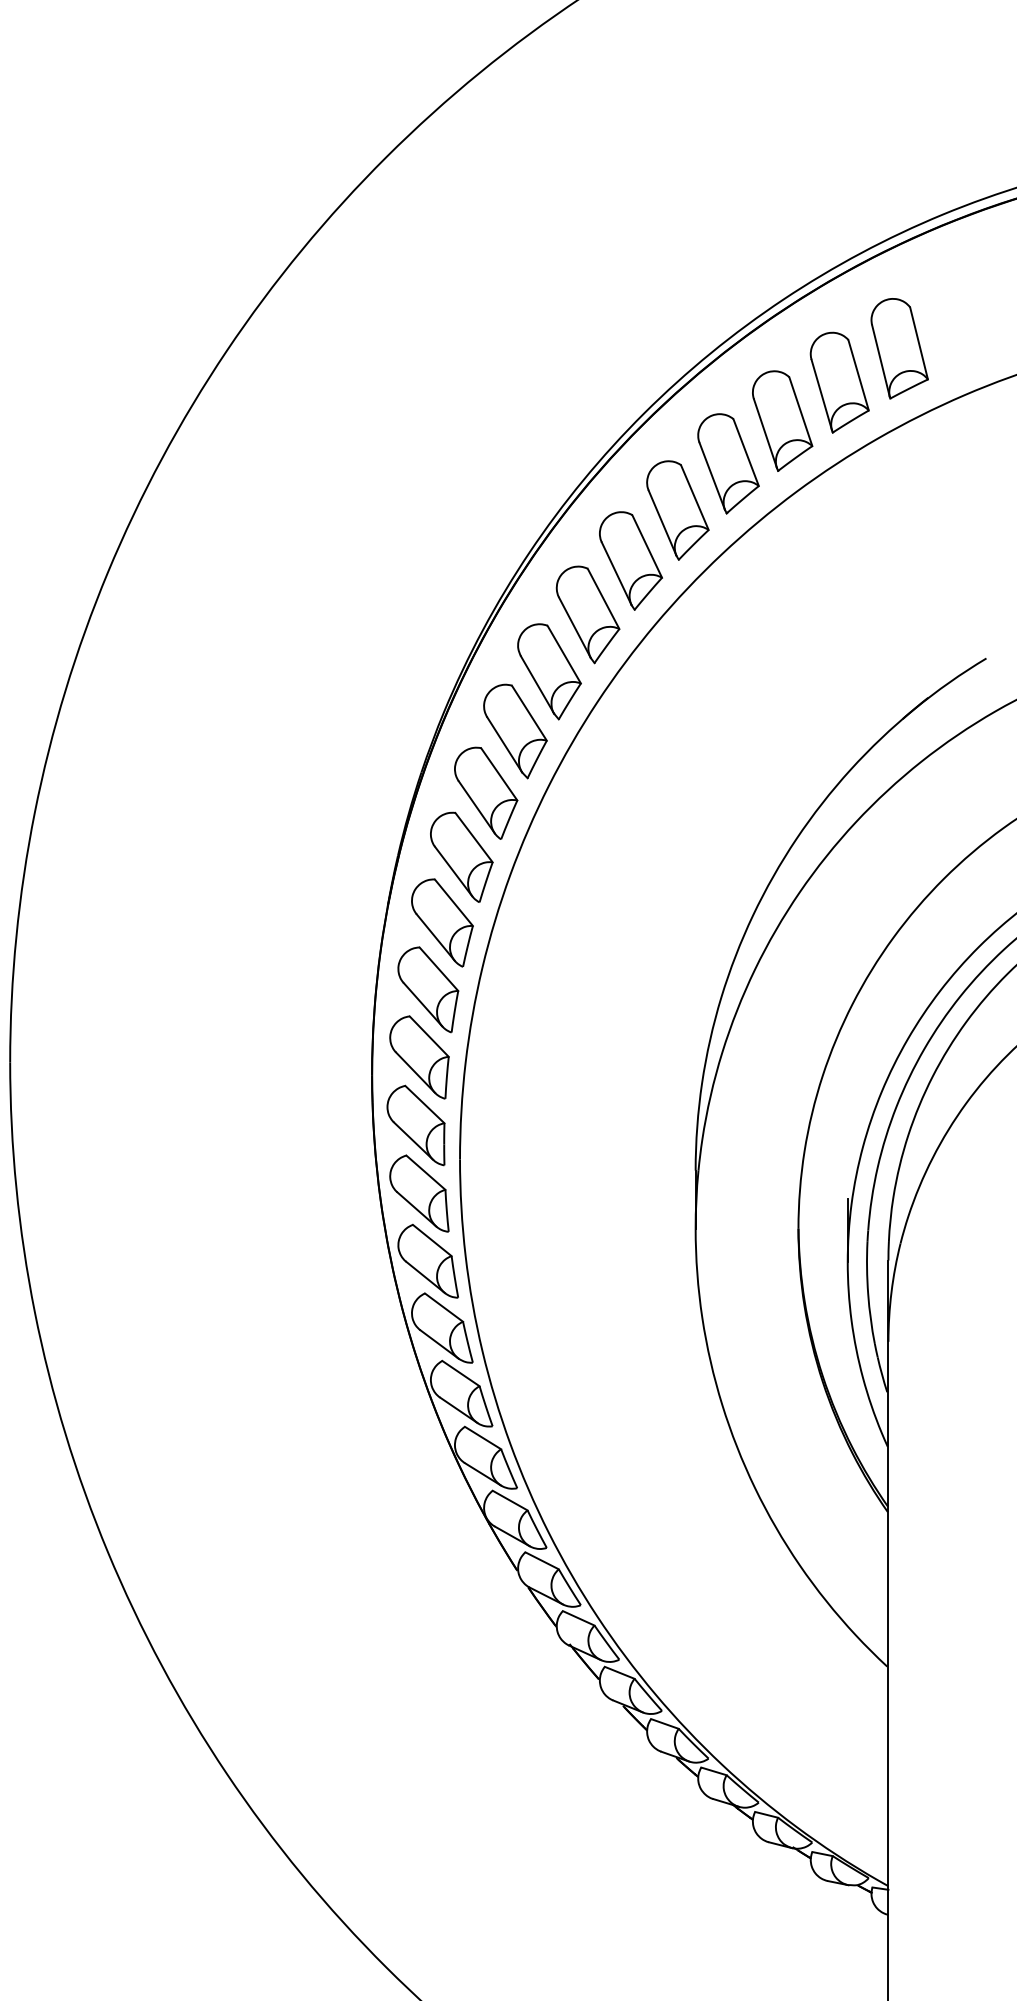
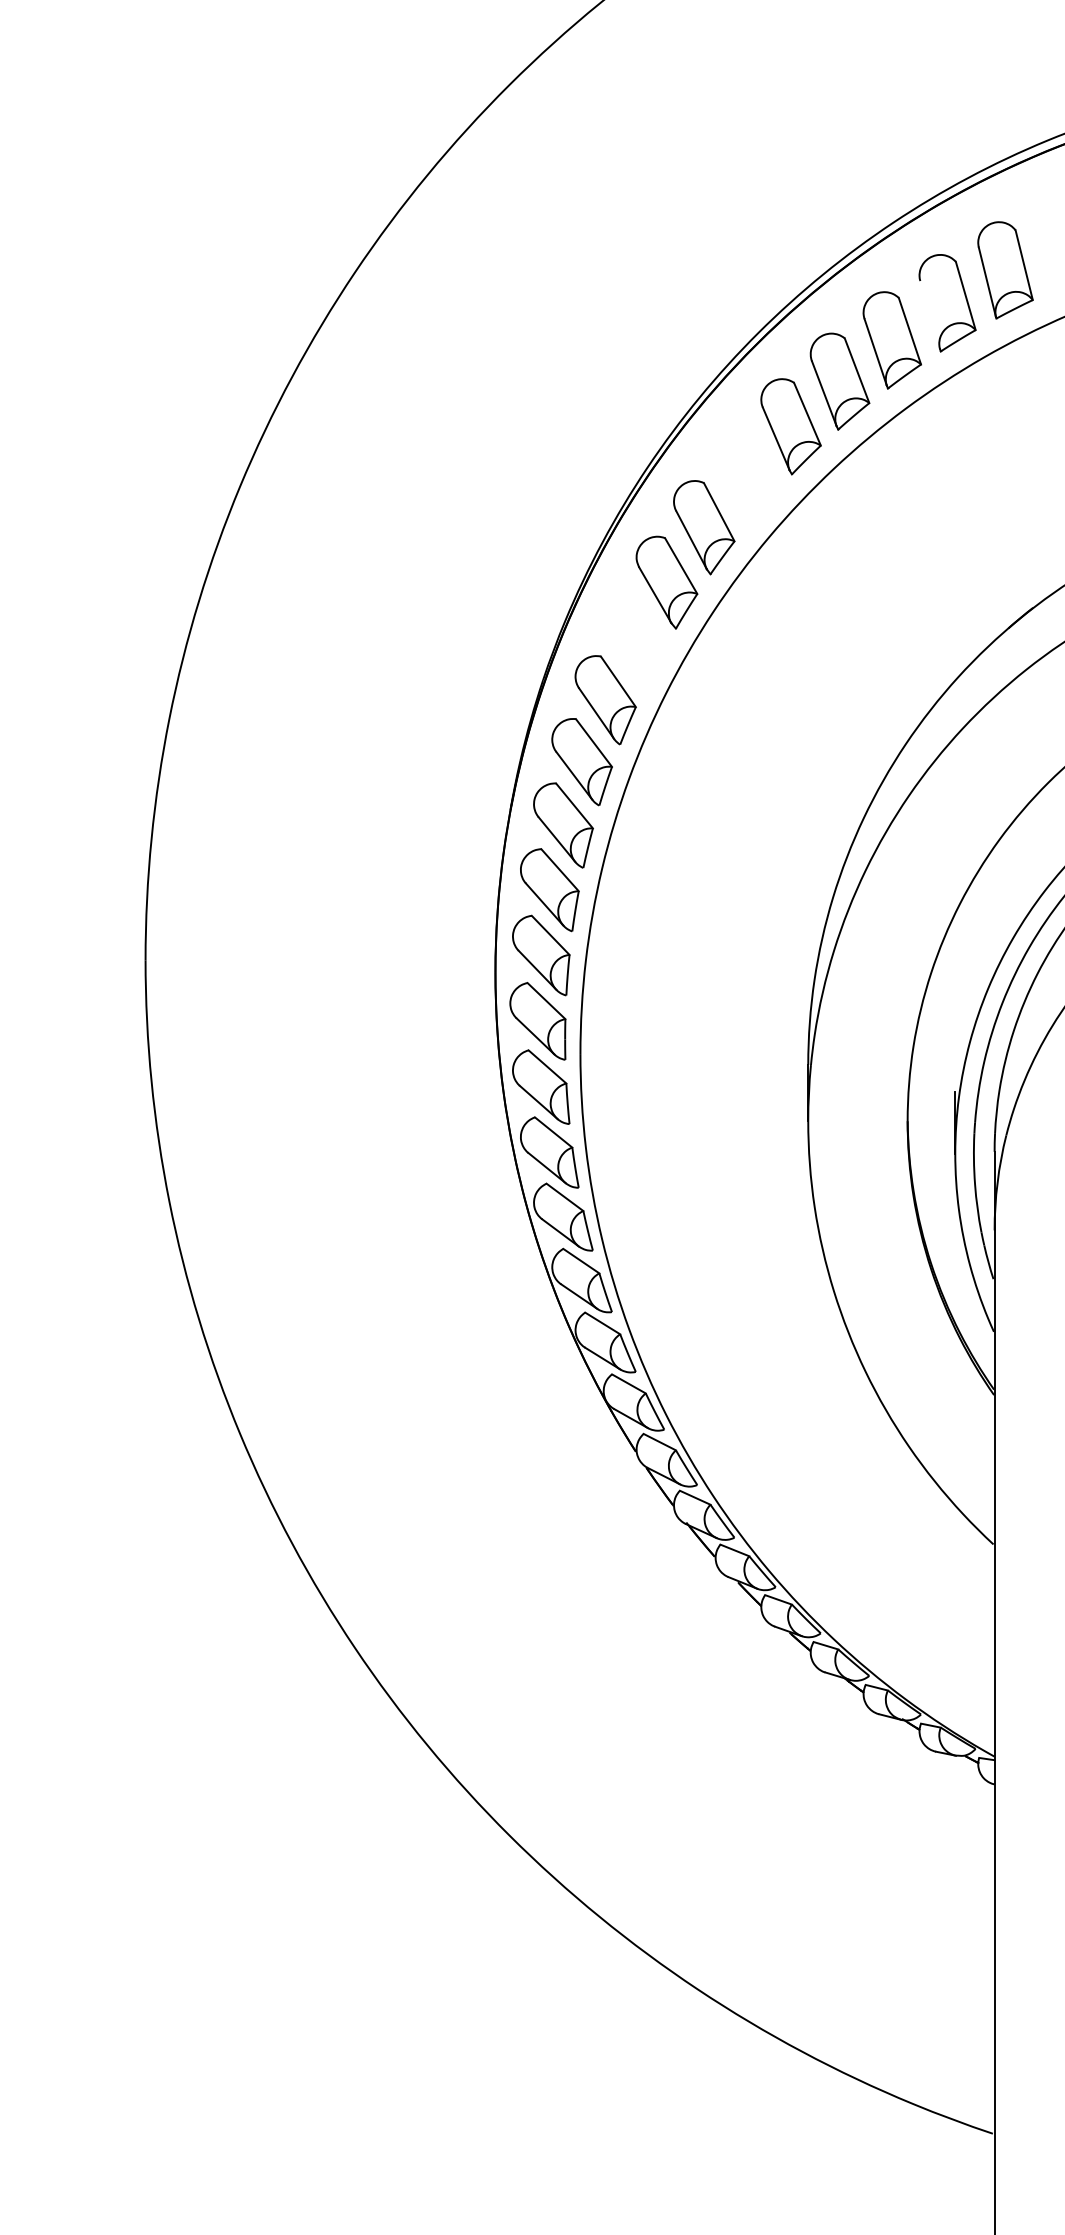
line: (822, 395) -> (930, 315), removed
part: (630, 560) -> (745, 475), removed
part: (514, 731) -> (633, 640), removed

